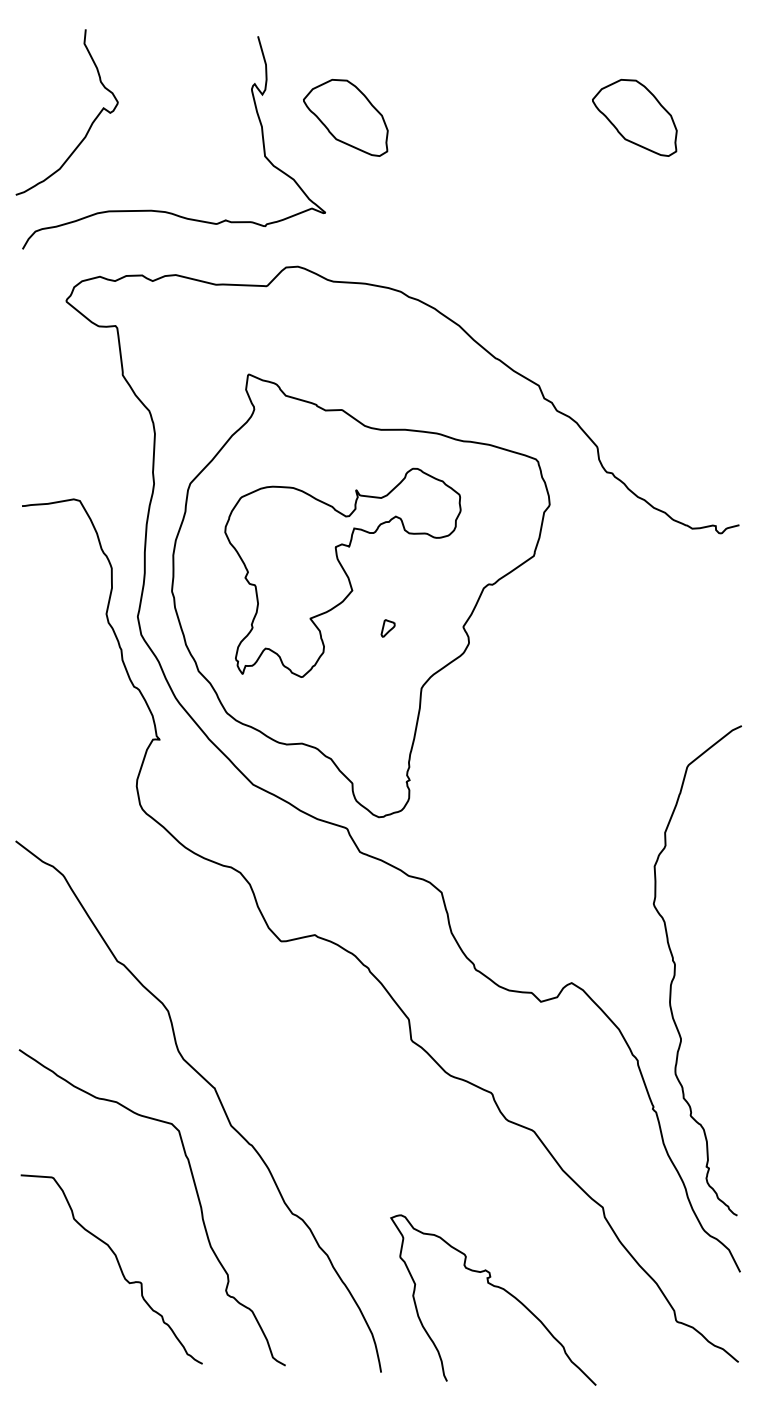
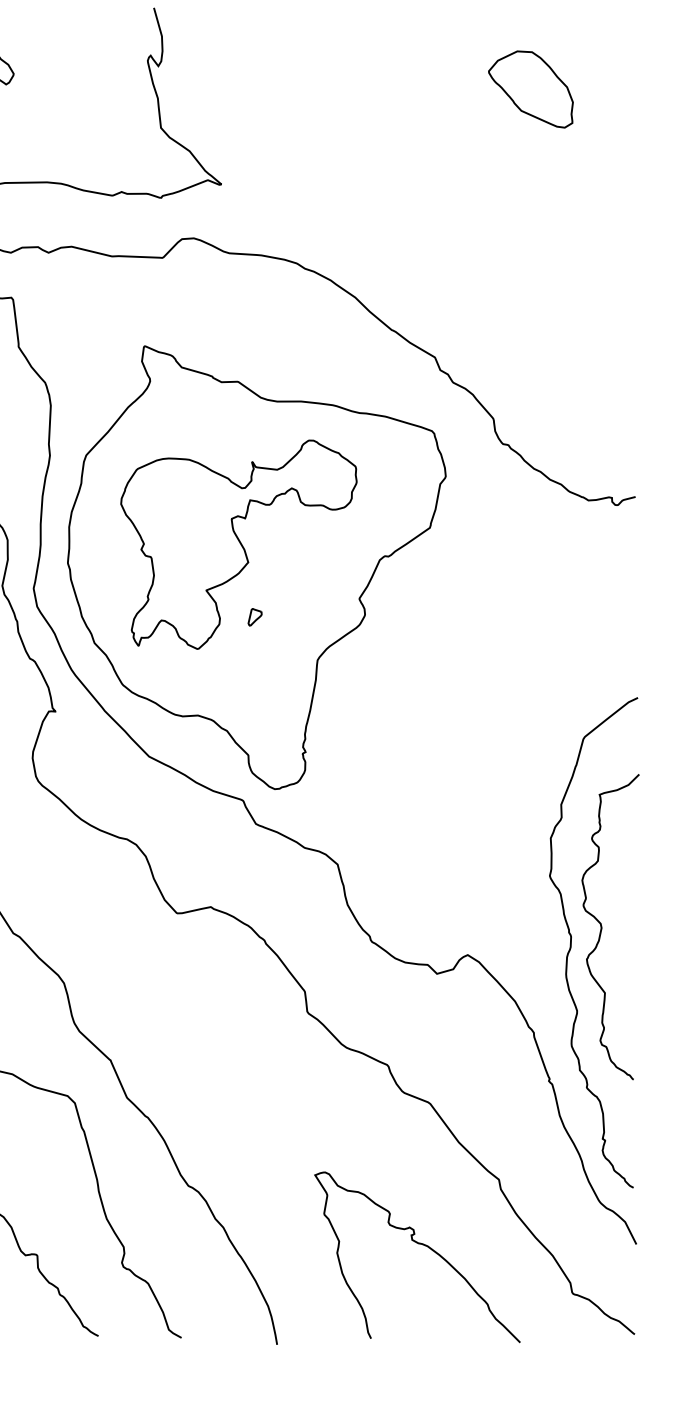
part: (345, 117) -> (241, 89), removed
part: (387, 628) -> (254, 617), moved
curve: (706, 955) -> (602, 927), added
curve: (494, 1287) -> (418, 1244), moved

